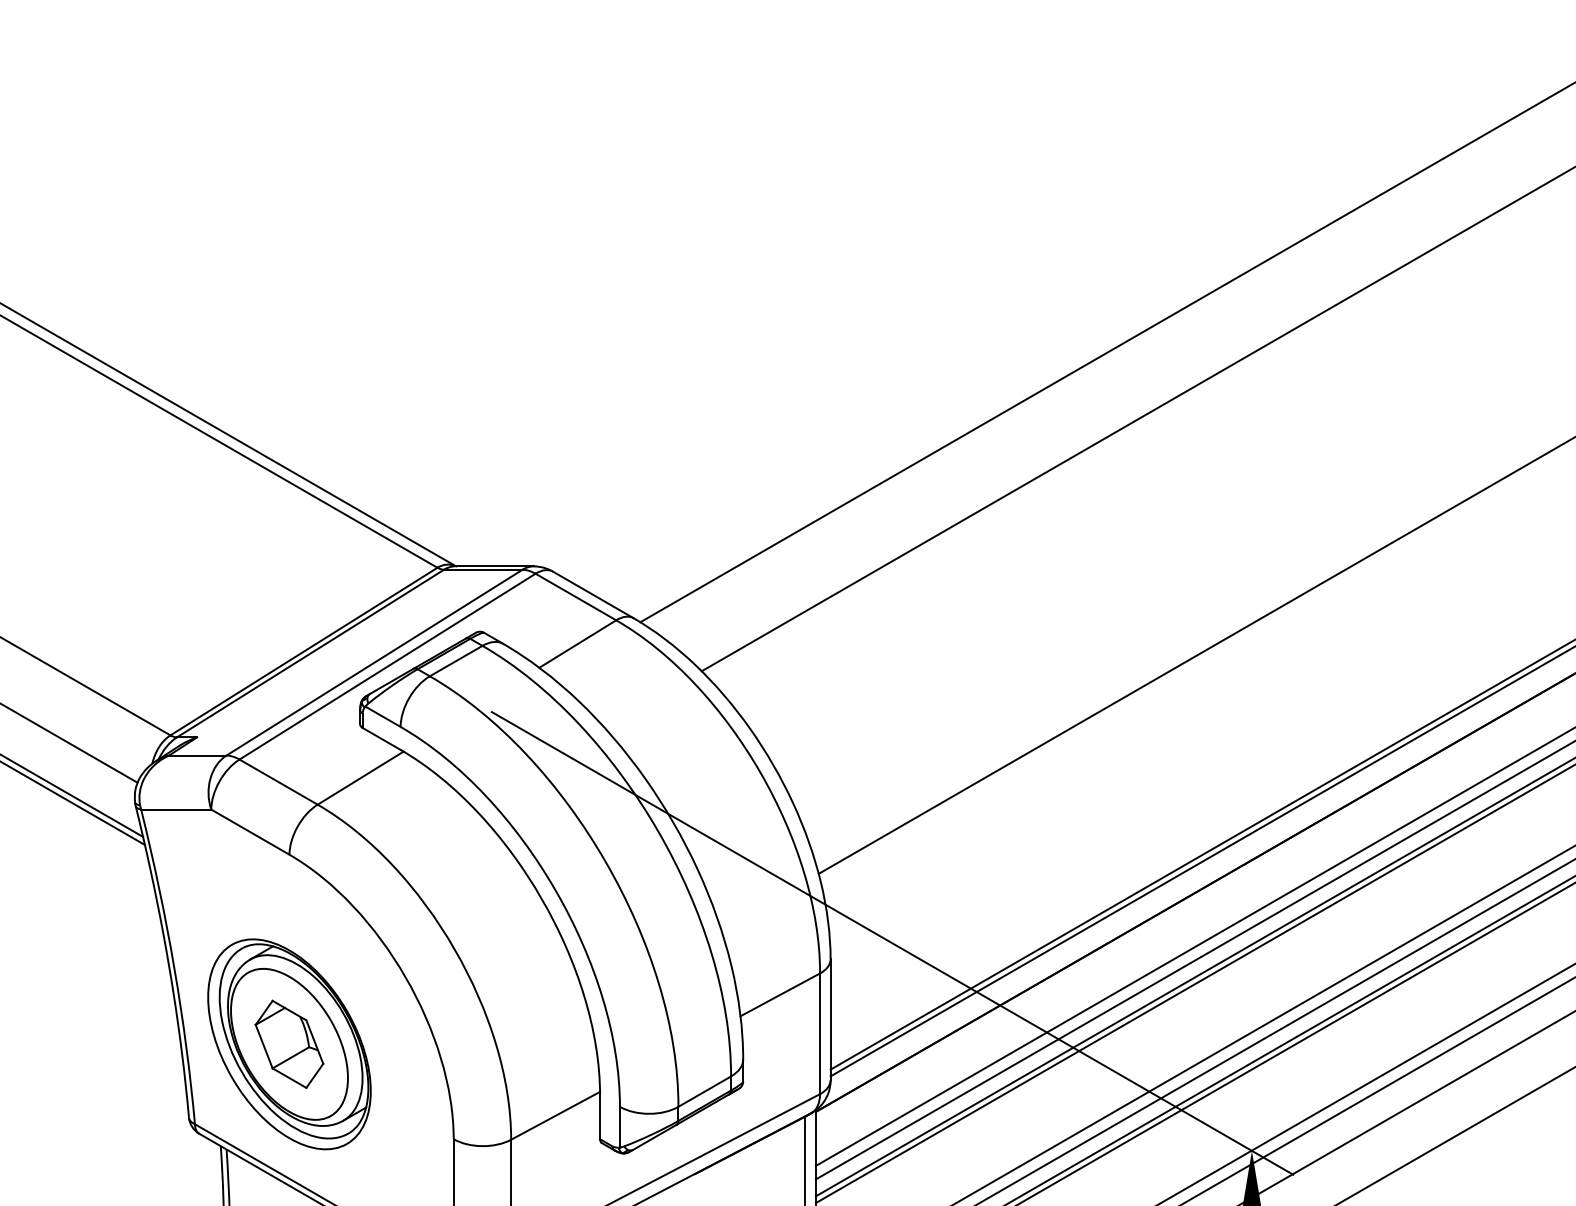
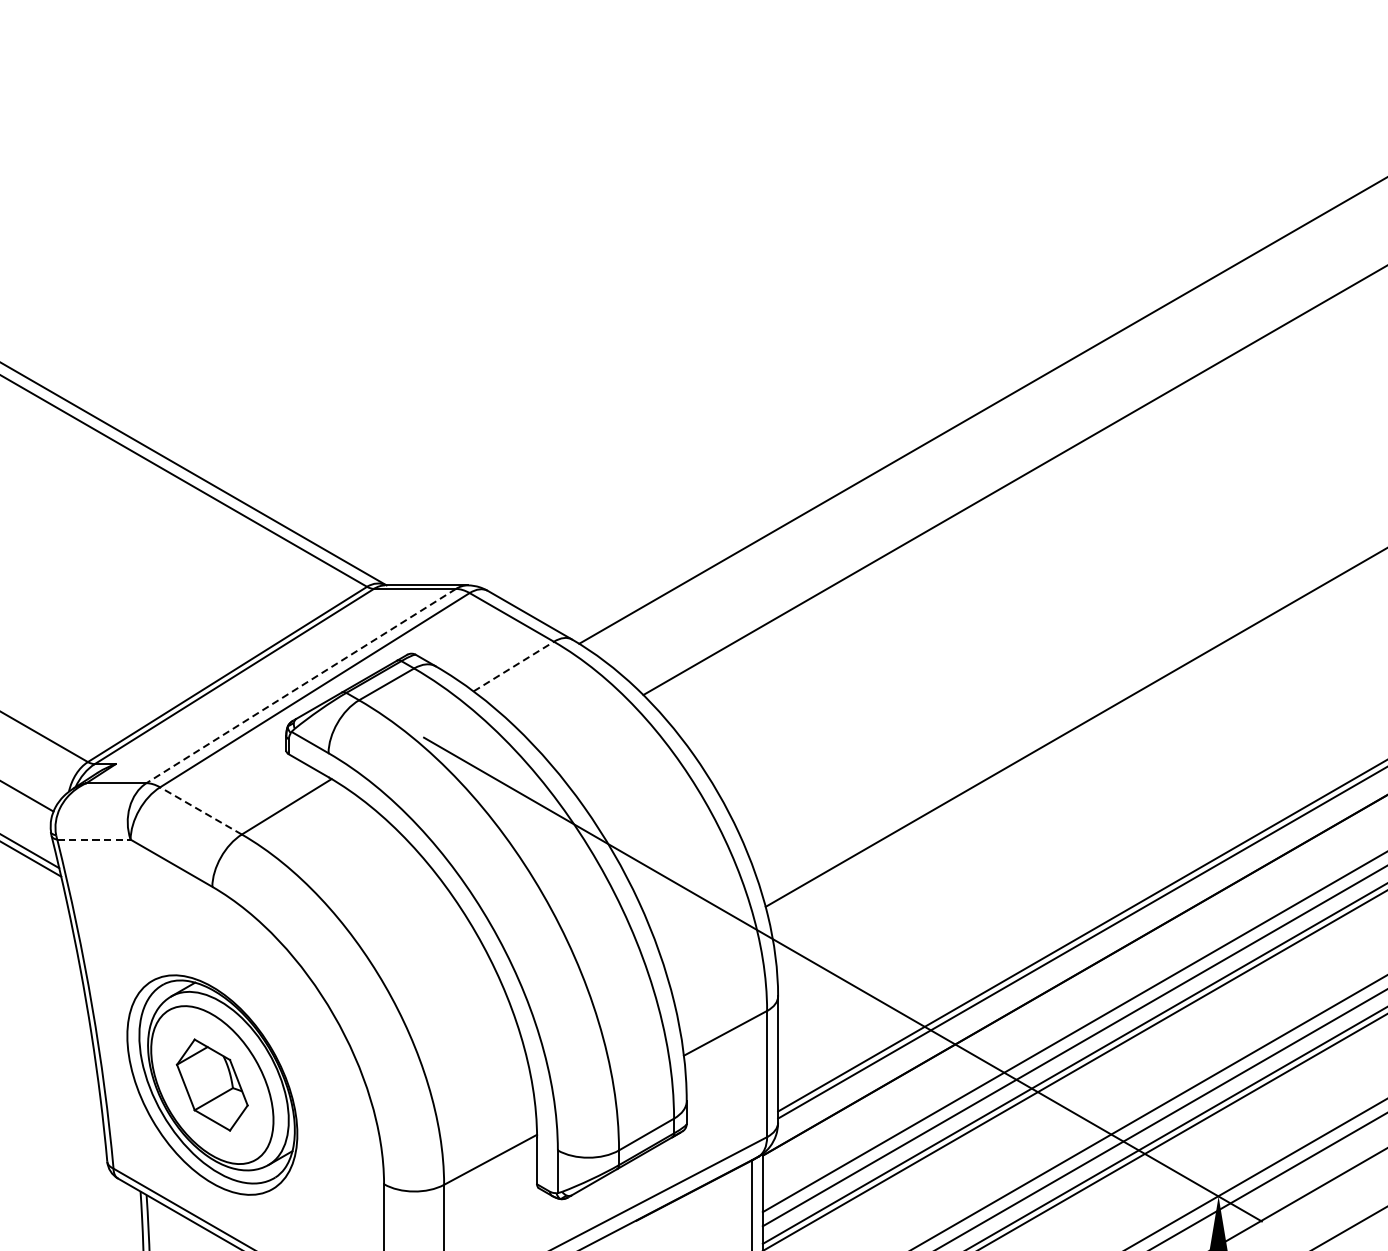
line: (578, 643) -> (514, 666), solid -> dashed
line: (374, 662) -> (301, 685), solid -> dashed
line: (278, 781) -> (200, 810), solid -> dashed
line: (176, 809) -> (94, 839), solid -> dashed

